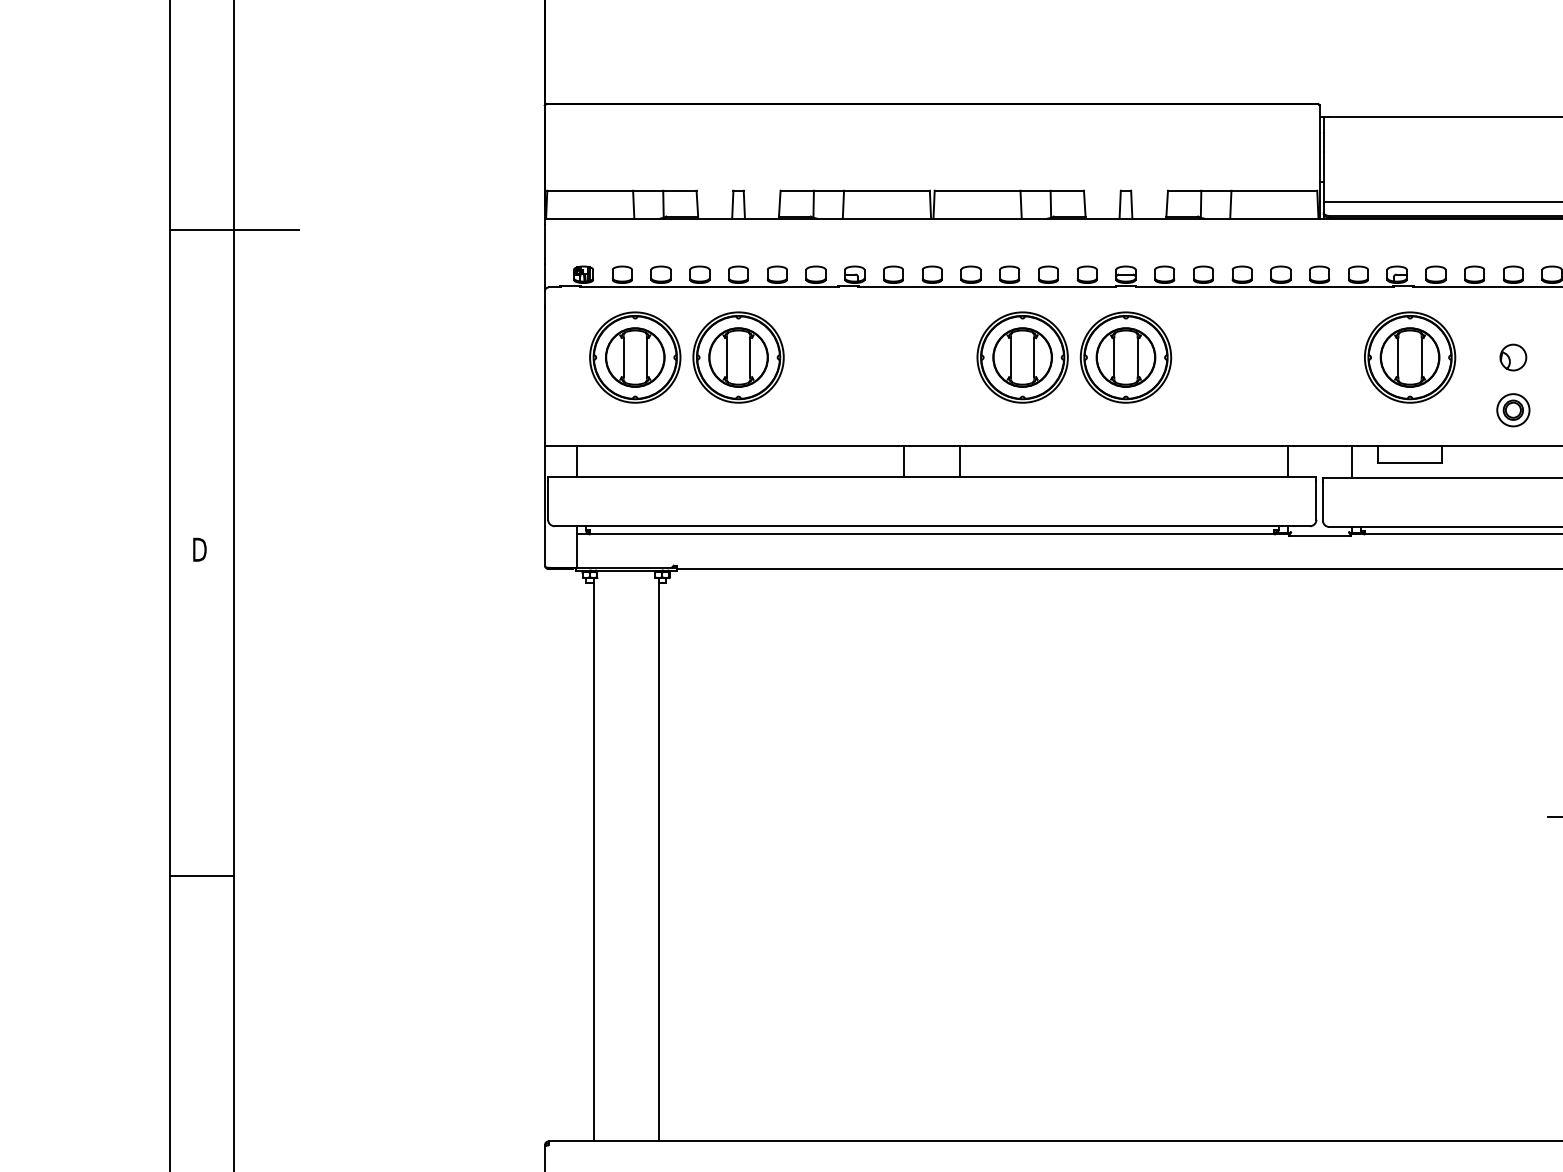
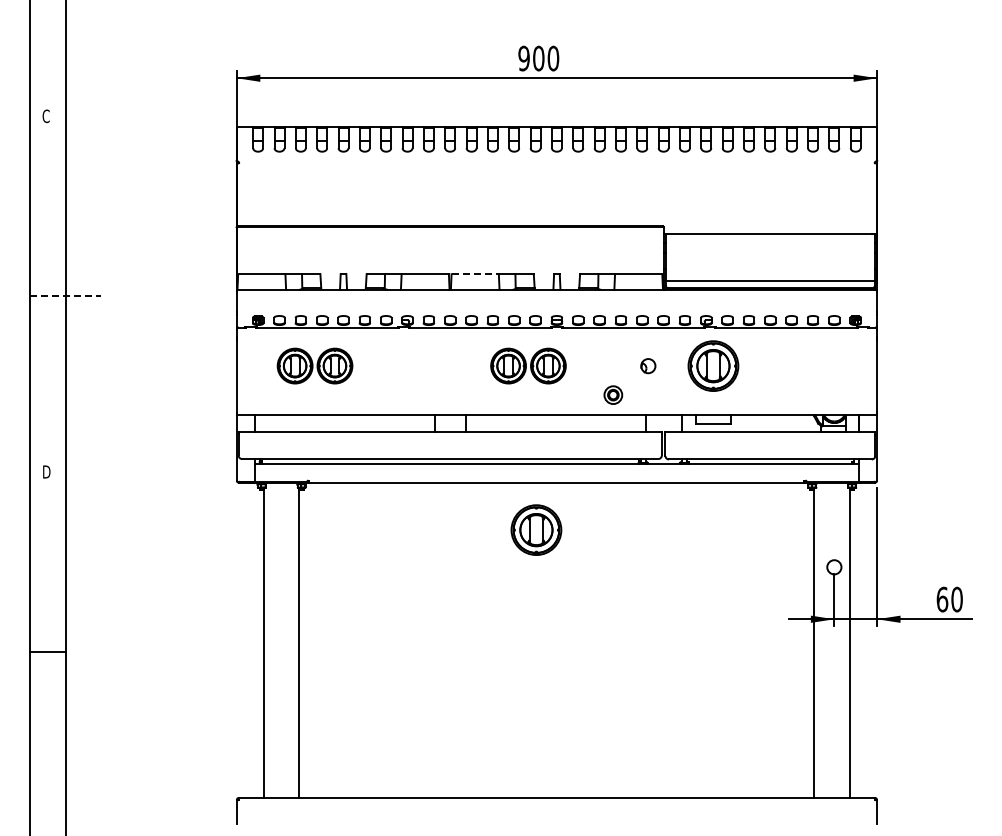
line: (978, 191) -> (475, 274), solid -> dashed
line: (233, 229) -> (65, 295), solid -> dashed
part: (685, 356) -> (314, 365), size x0.7
part: (1074, 356) -> (528, 365), size x0.7
part: (1513, 358) -> (648, 366), moved
part: (1513, 409) -> (613, 394), moved
part: (1088, 654) -> (536, 529), added

